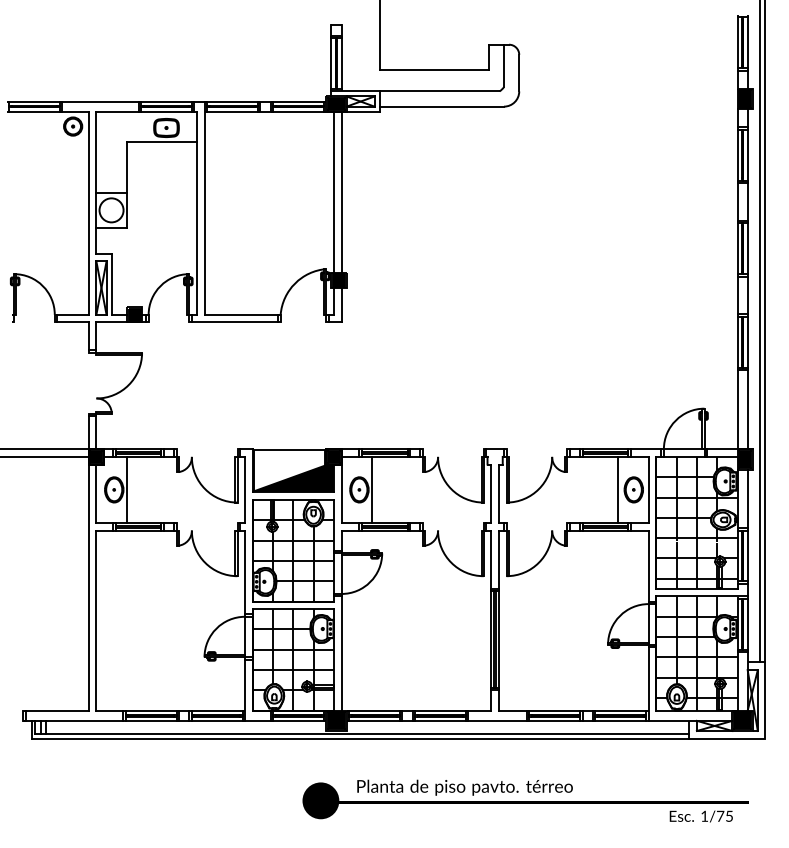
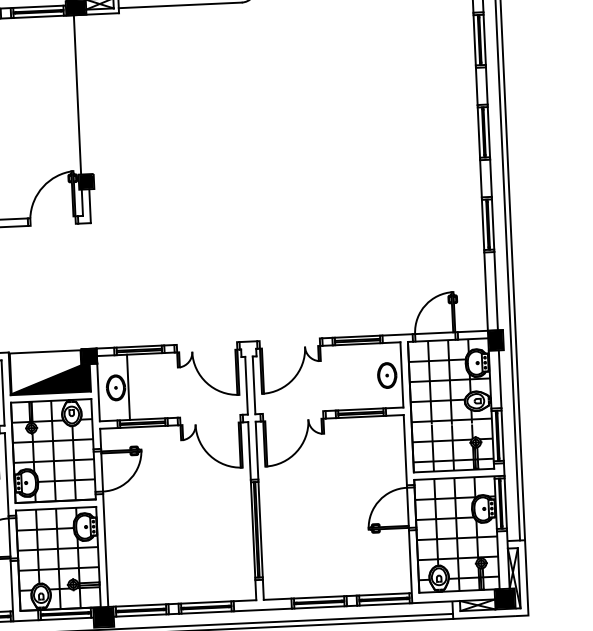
line: (341, 191) -> (84, 93), removed
line: (618, 489) -> (372, 375), removed

